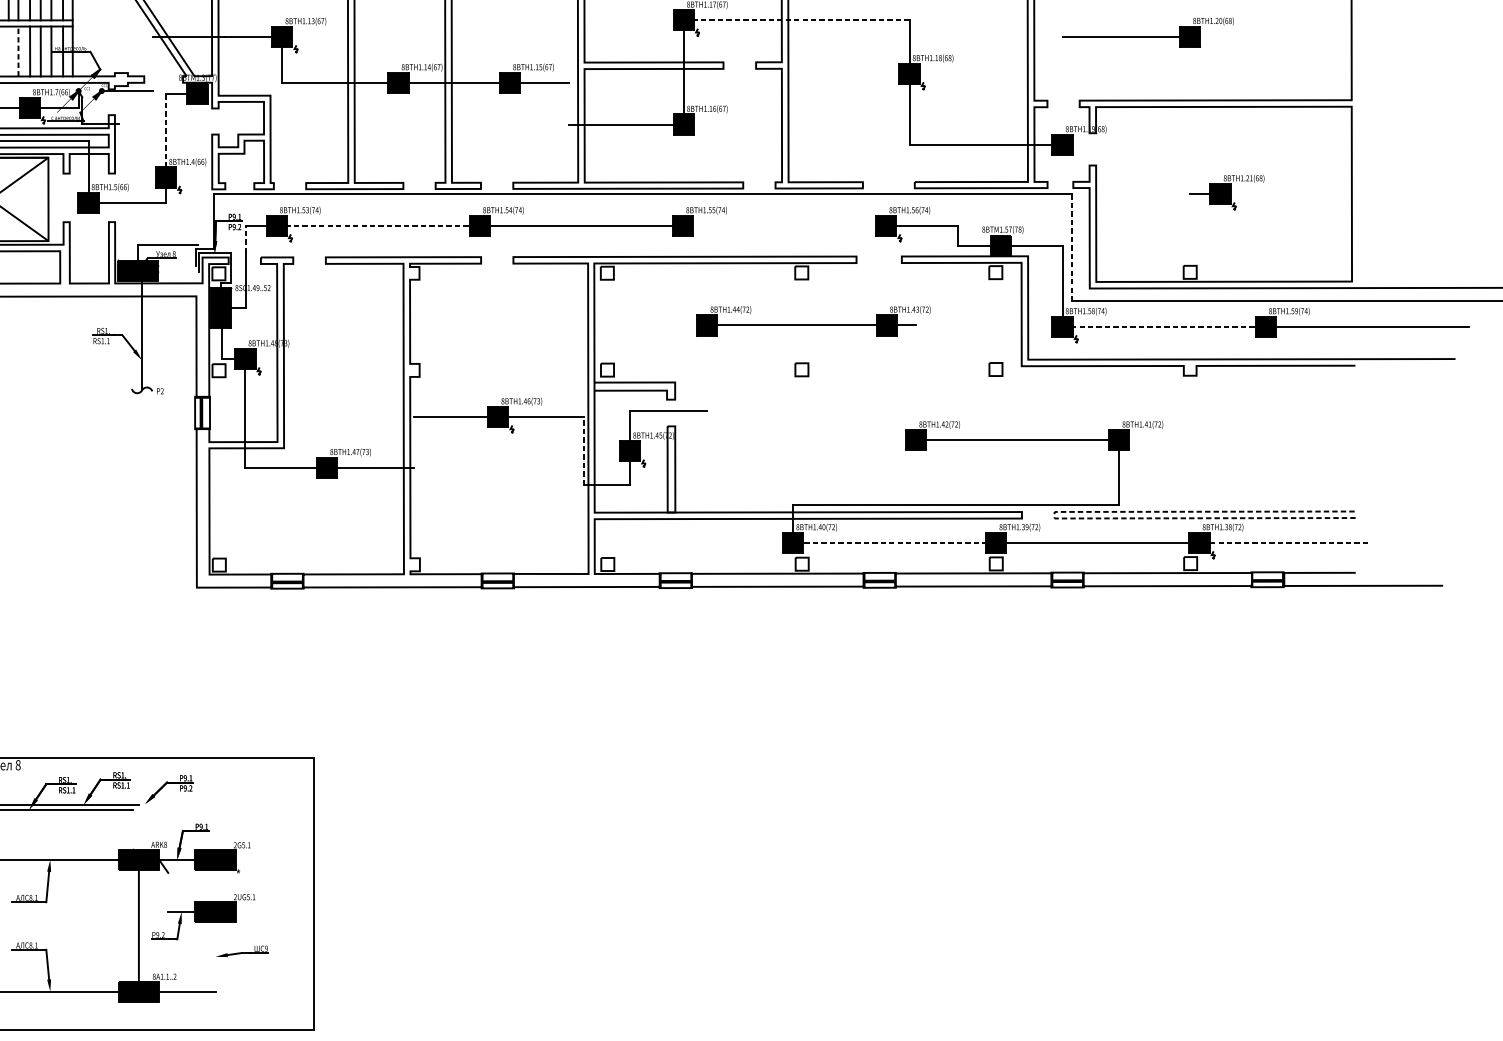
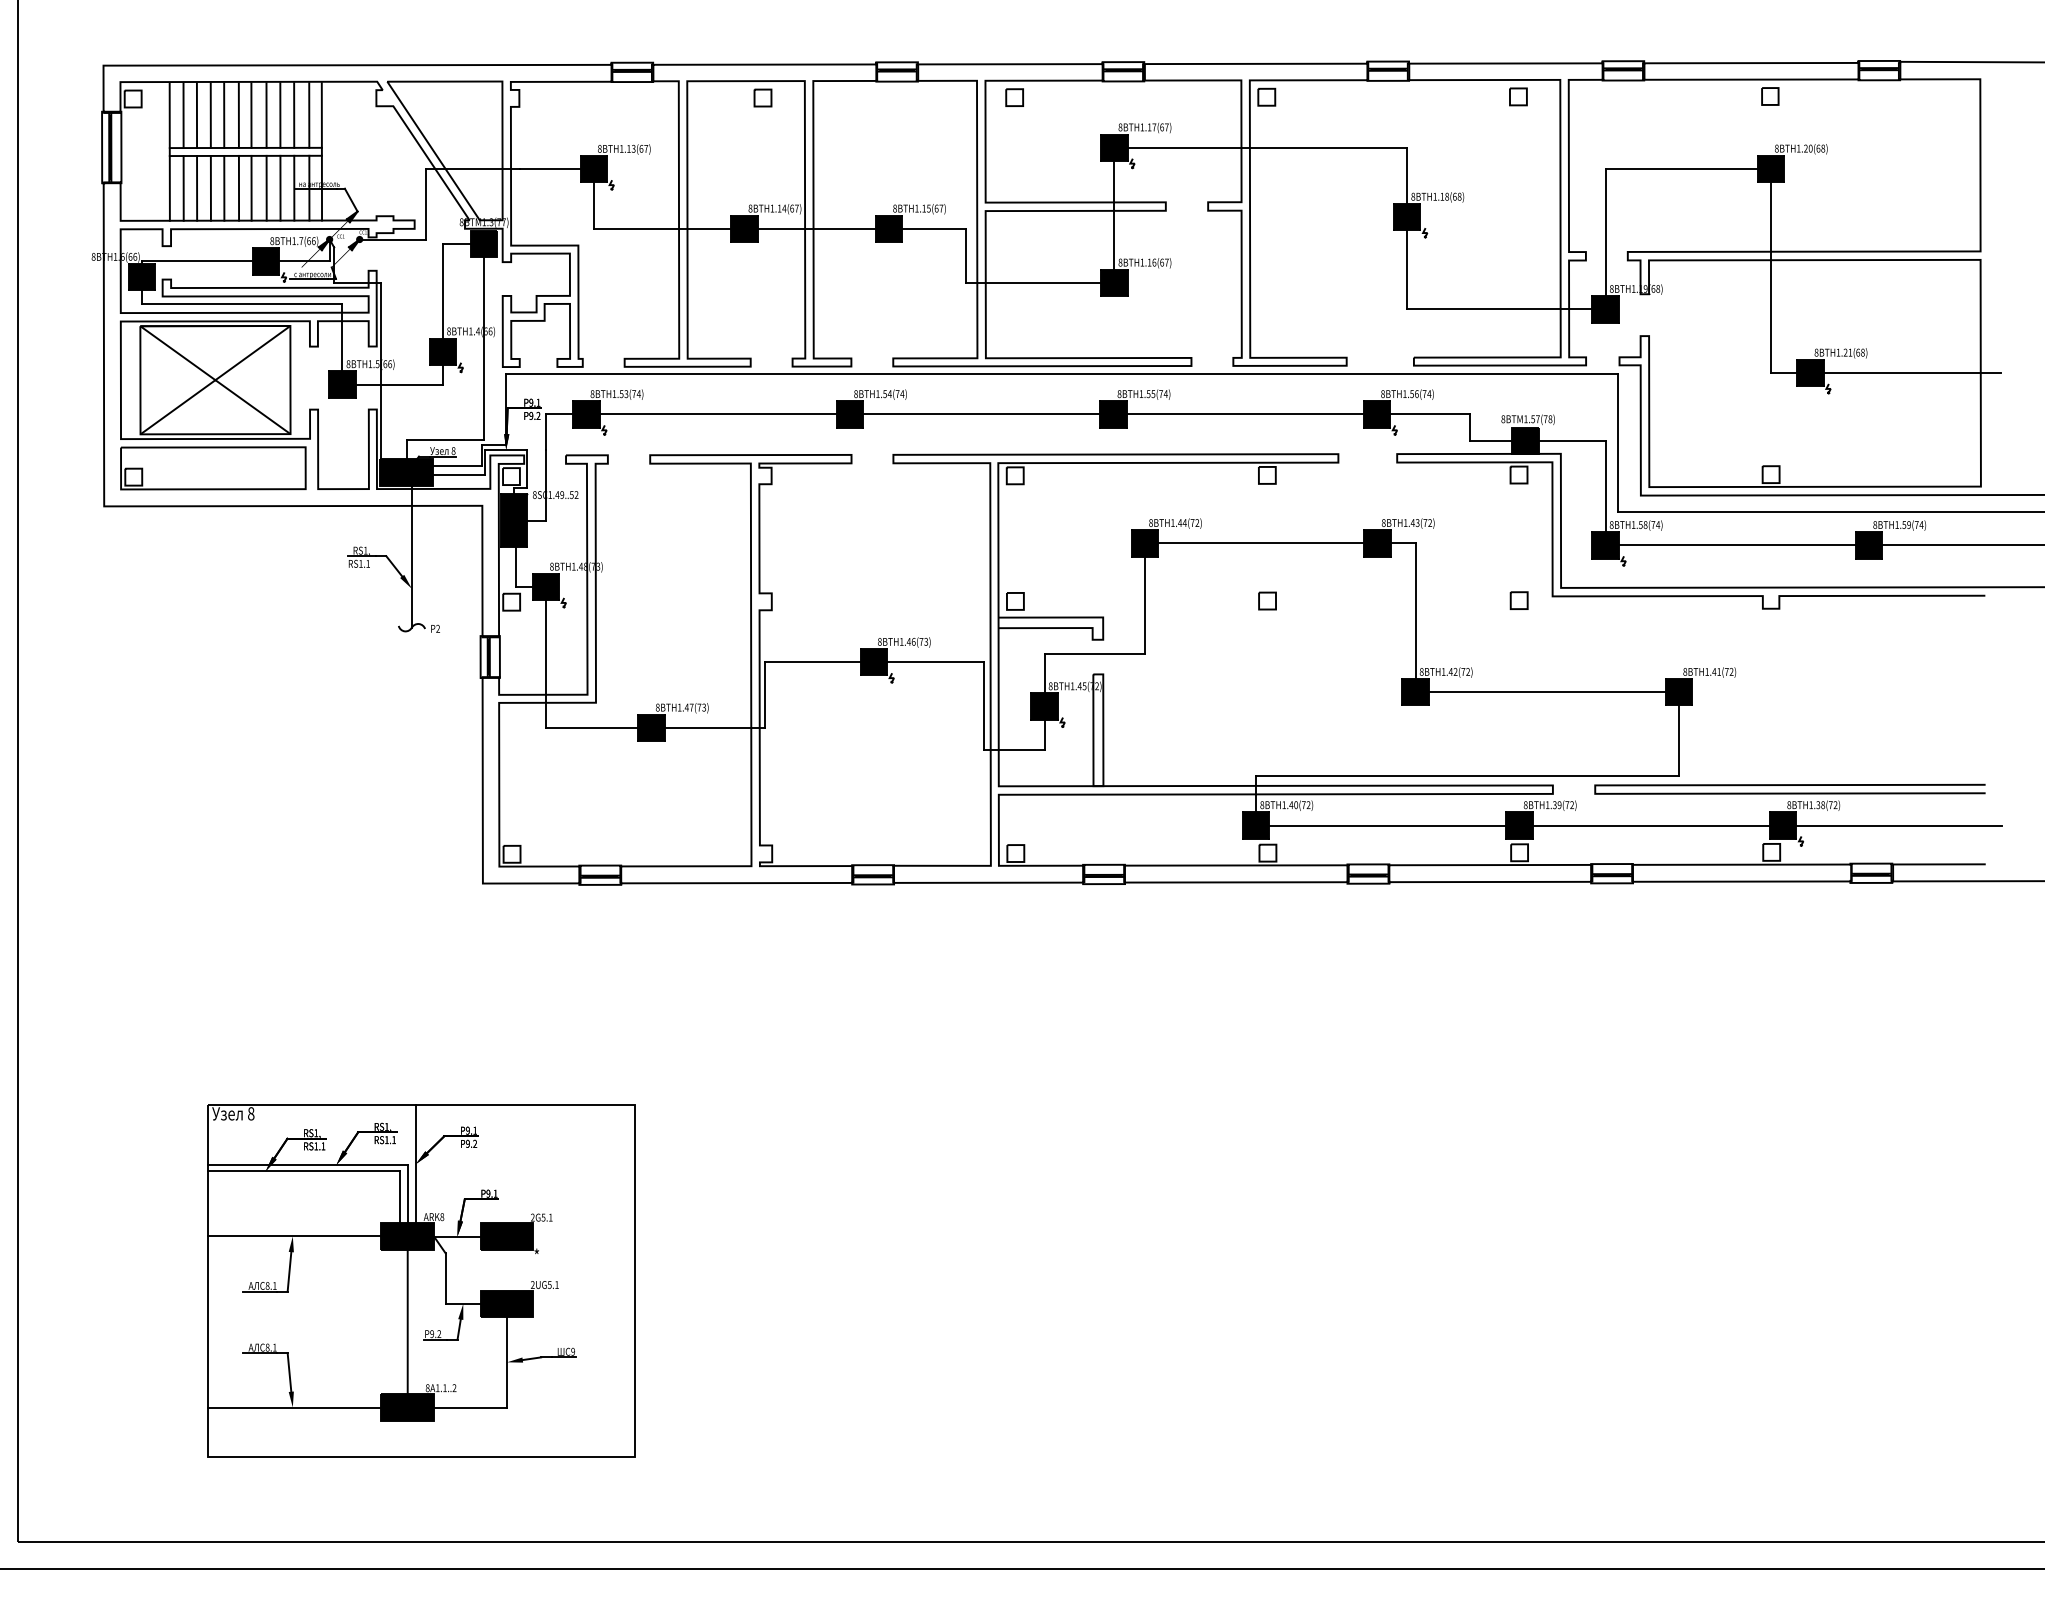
line: (797, 20) -> (1261, 147), dashed -> solid
line: (8, 50) -> (238, 187), added
line: (18, 50) -> (251, 187), dashed -> solid
line: (152, 64) -> (425, 204), added
line: (1062, 91) -> (1605, 239), added
line: (569, 103) -> (965, 255), added
line: (1189, 115) -> (1770, 271), added
line: (165, 136) -> (442, 298), dashed -> solid
line: (197, 169) -> (483, 341), added
line: (118, 192) -> (381, 370), added
line: (1293, 194) -> (1905, 373), added
line: (378, 225) -> (718, 414), dashed -> solid
line: (784, 225) -> (1244, 414), added
line: (245, 239) -> (546, 432), dashed -> solid
line: (1072, 247) -> (1618, 442), dashed -> solid
line: (177, 266) -> (457, 466), added
line: (178, 272) -> (458, 474), added
line: (1164, 326) -> (1737, 545), dashed -> solid
line: (707, 367) -> (1144, 598), added
line: (915, 382) -> (1415, 617), added
line: (414, 442) -> (764, 695), added
line: (583, 450) -> (984, 705), dashed -> solid
line: (1054, 515) -> (1595, 789), dashed -> solid
line: (894, 542) -> (1387, 825), dashed -> solid
line: (1283, 542) -> (1891, 825), dashed -> solid
line: (144, 803) -> (415, 1163), added
line: (138, 827) -> (407, 1194), added
line: (133, 829) -> (400, 1197), added
line: (168, 892) -> (445, 1278), added
line: (215, 956) -> (507, 1362), added

